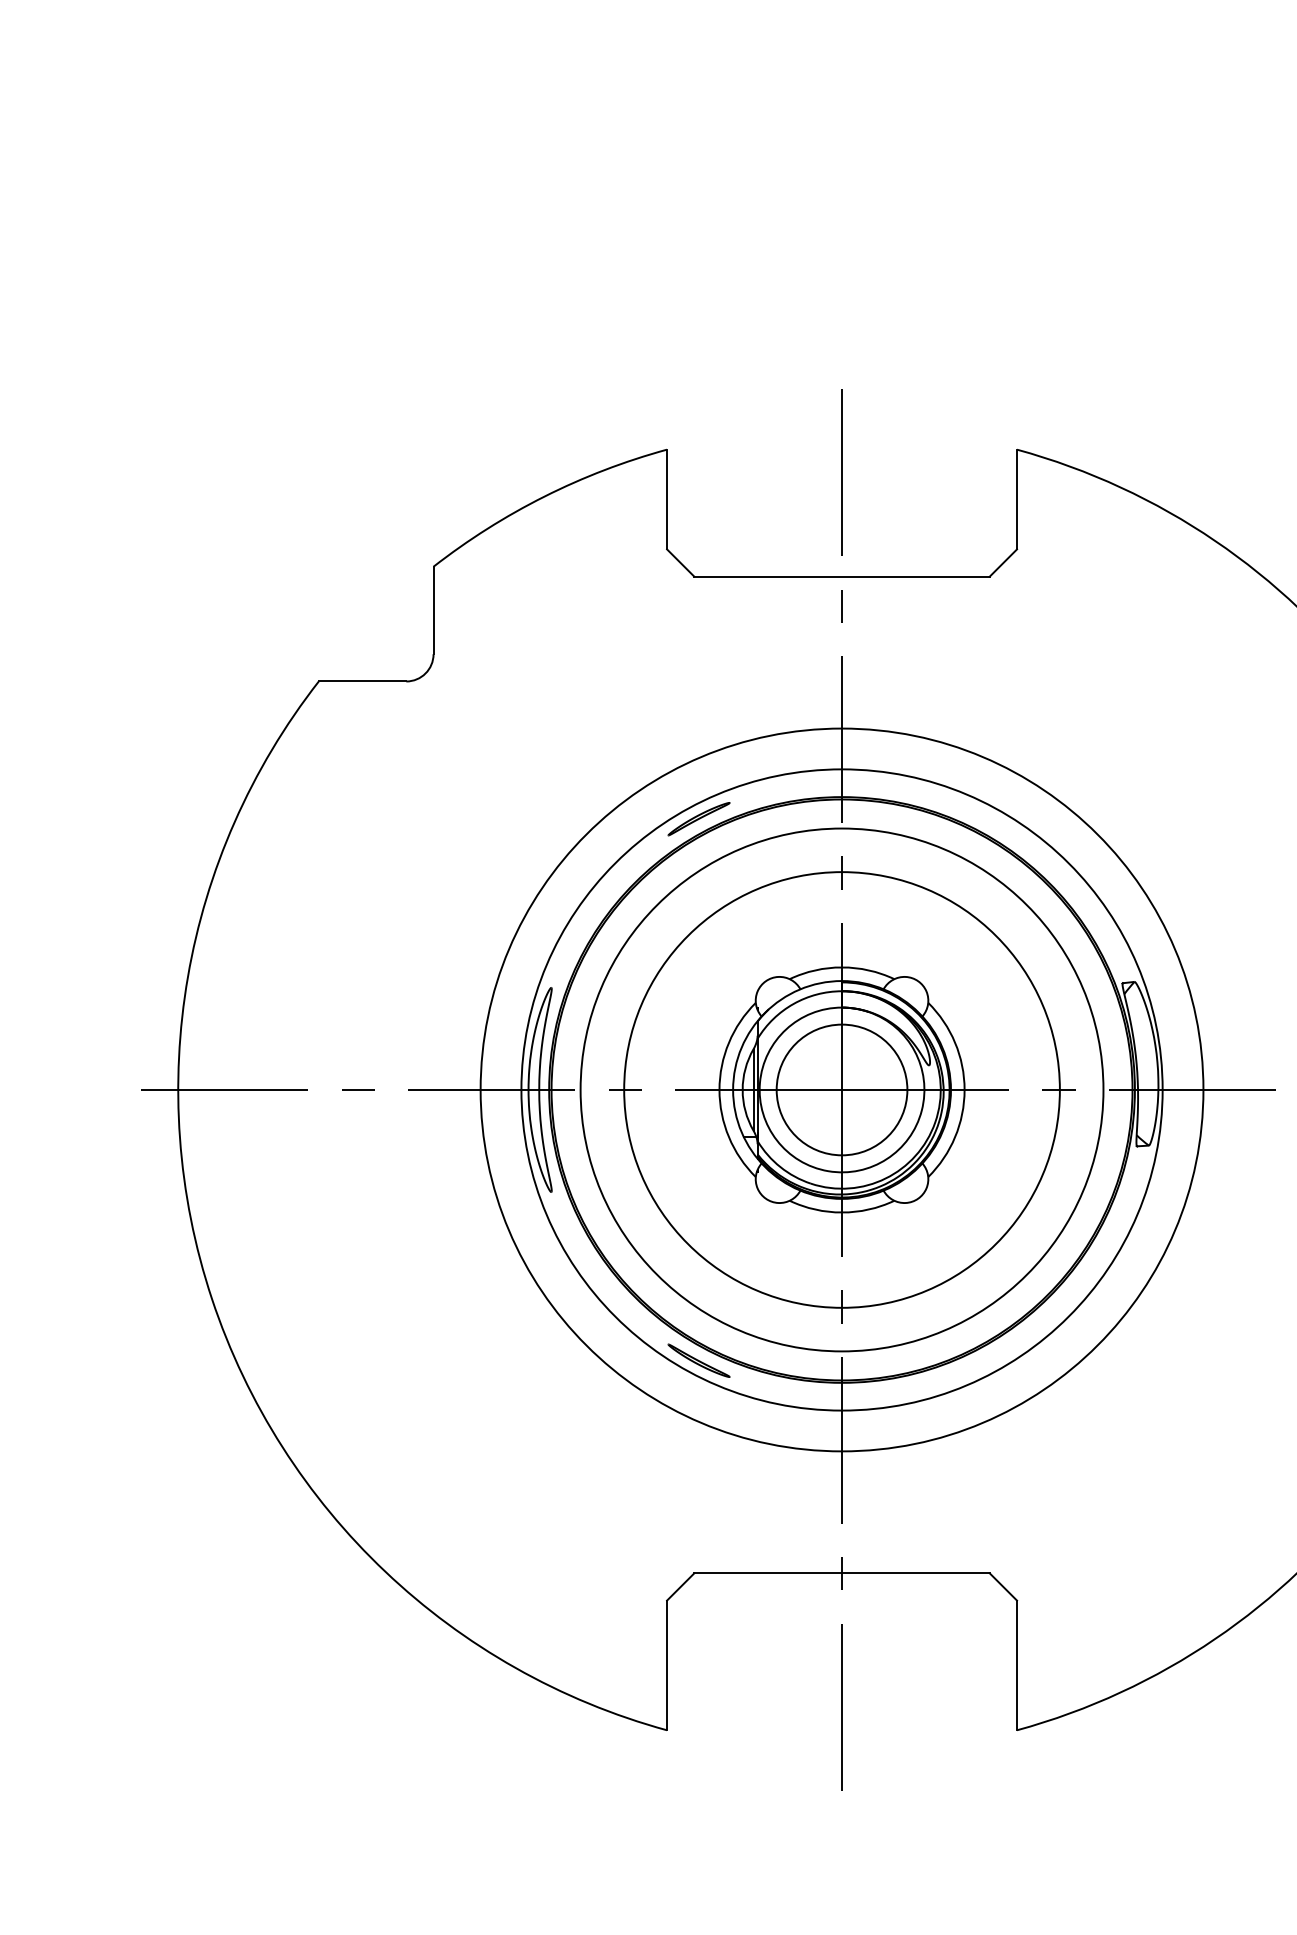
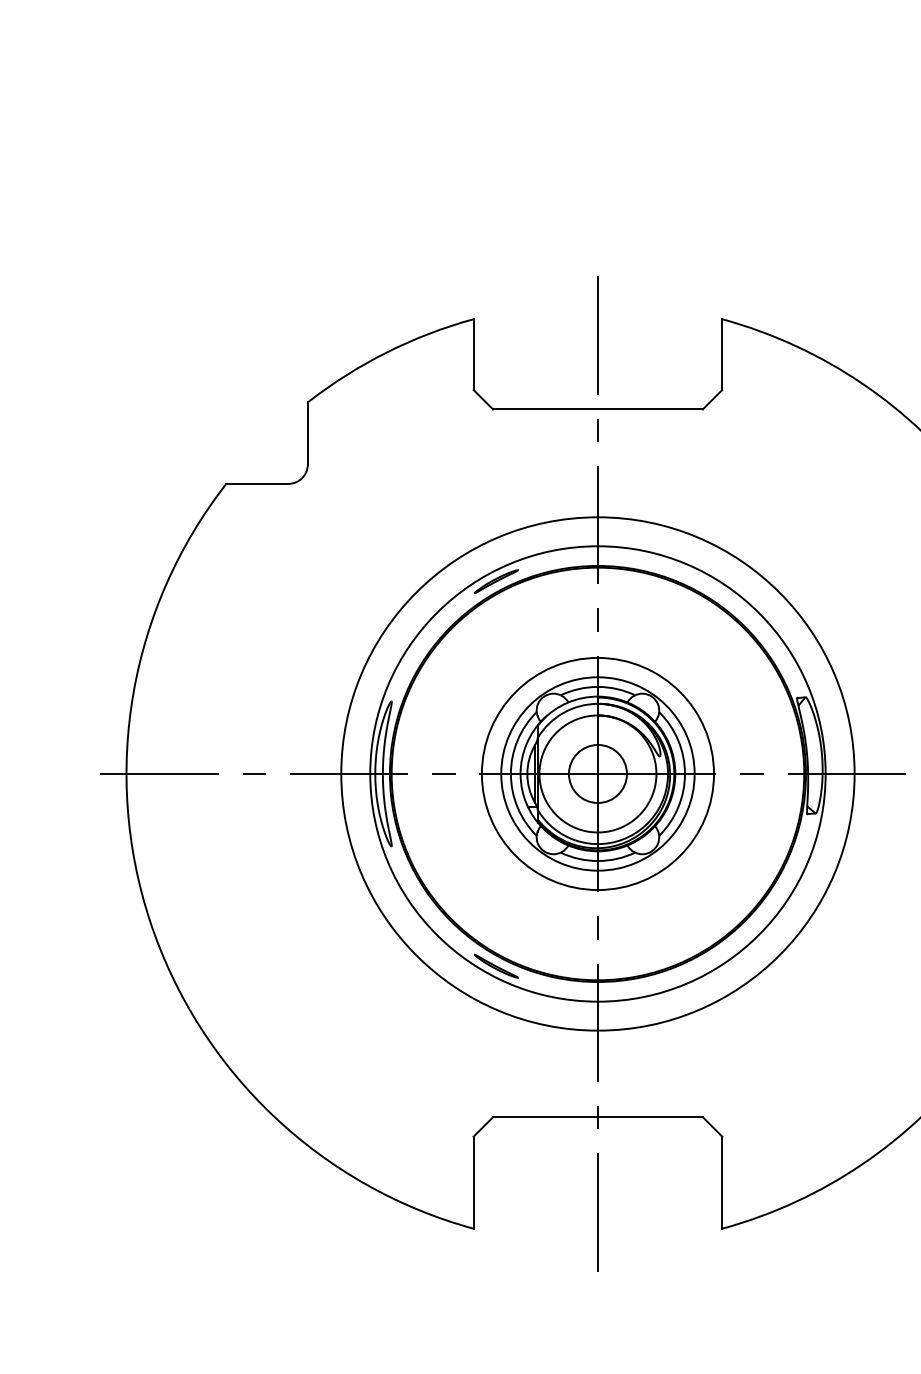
circle: (841, 1089) -> (597, 773), size x0.62
circle: (841, 1089) -> (597, 773), size x0.62
circle: (841, 1089) -> (597, 773), size x0.62

